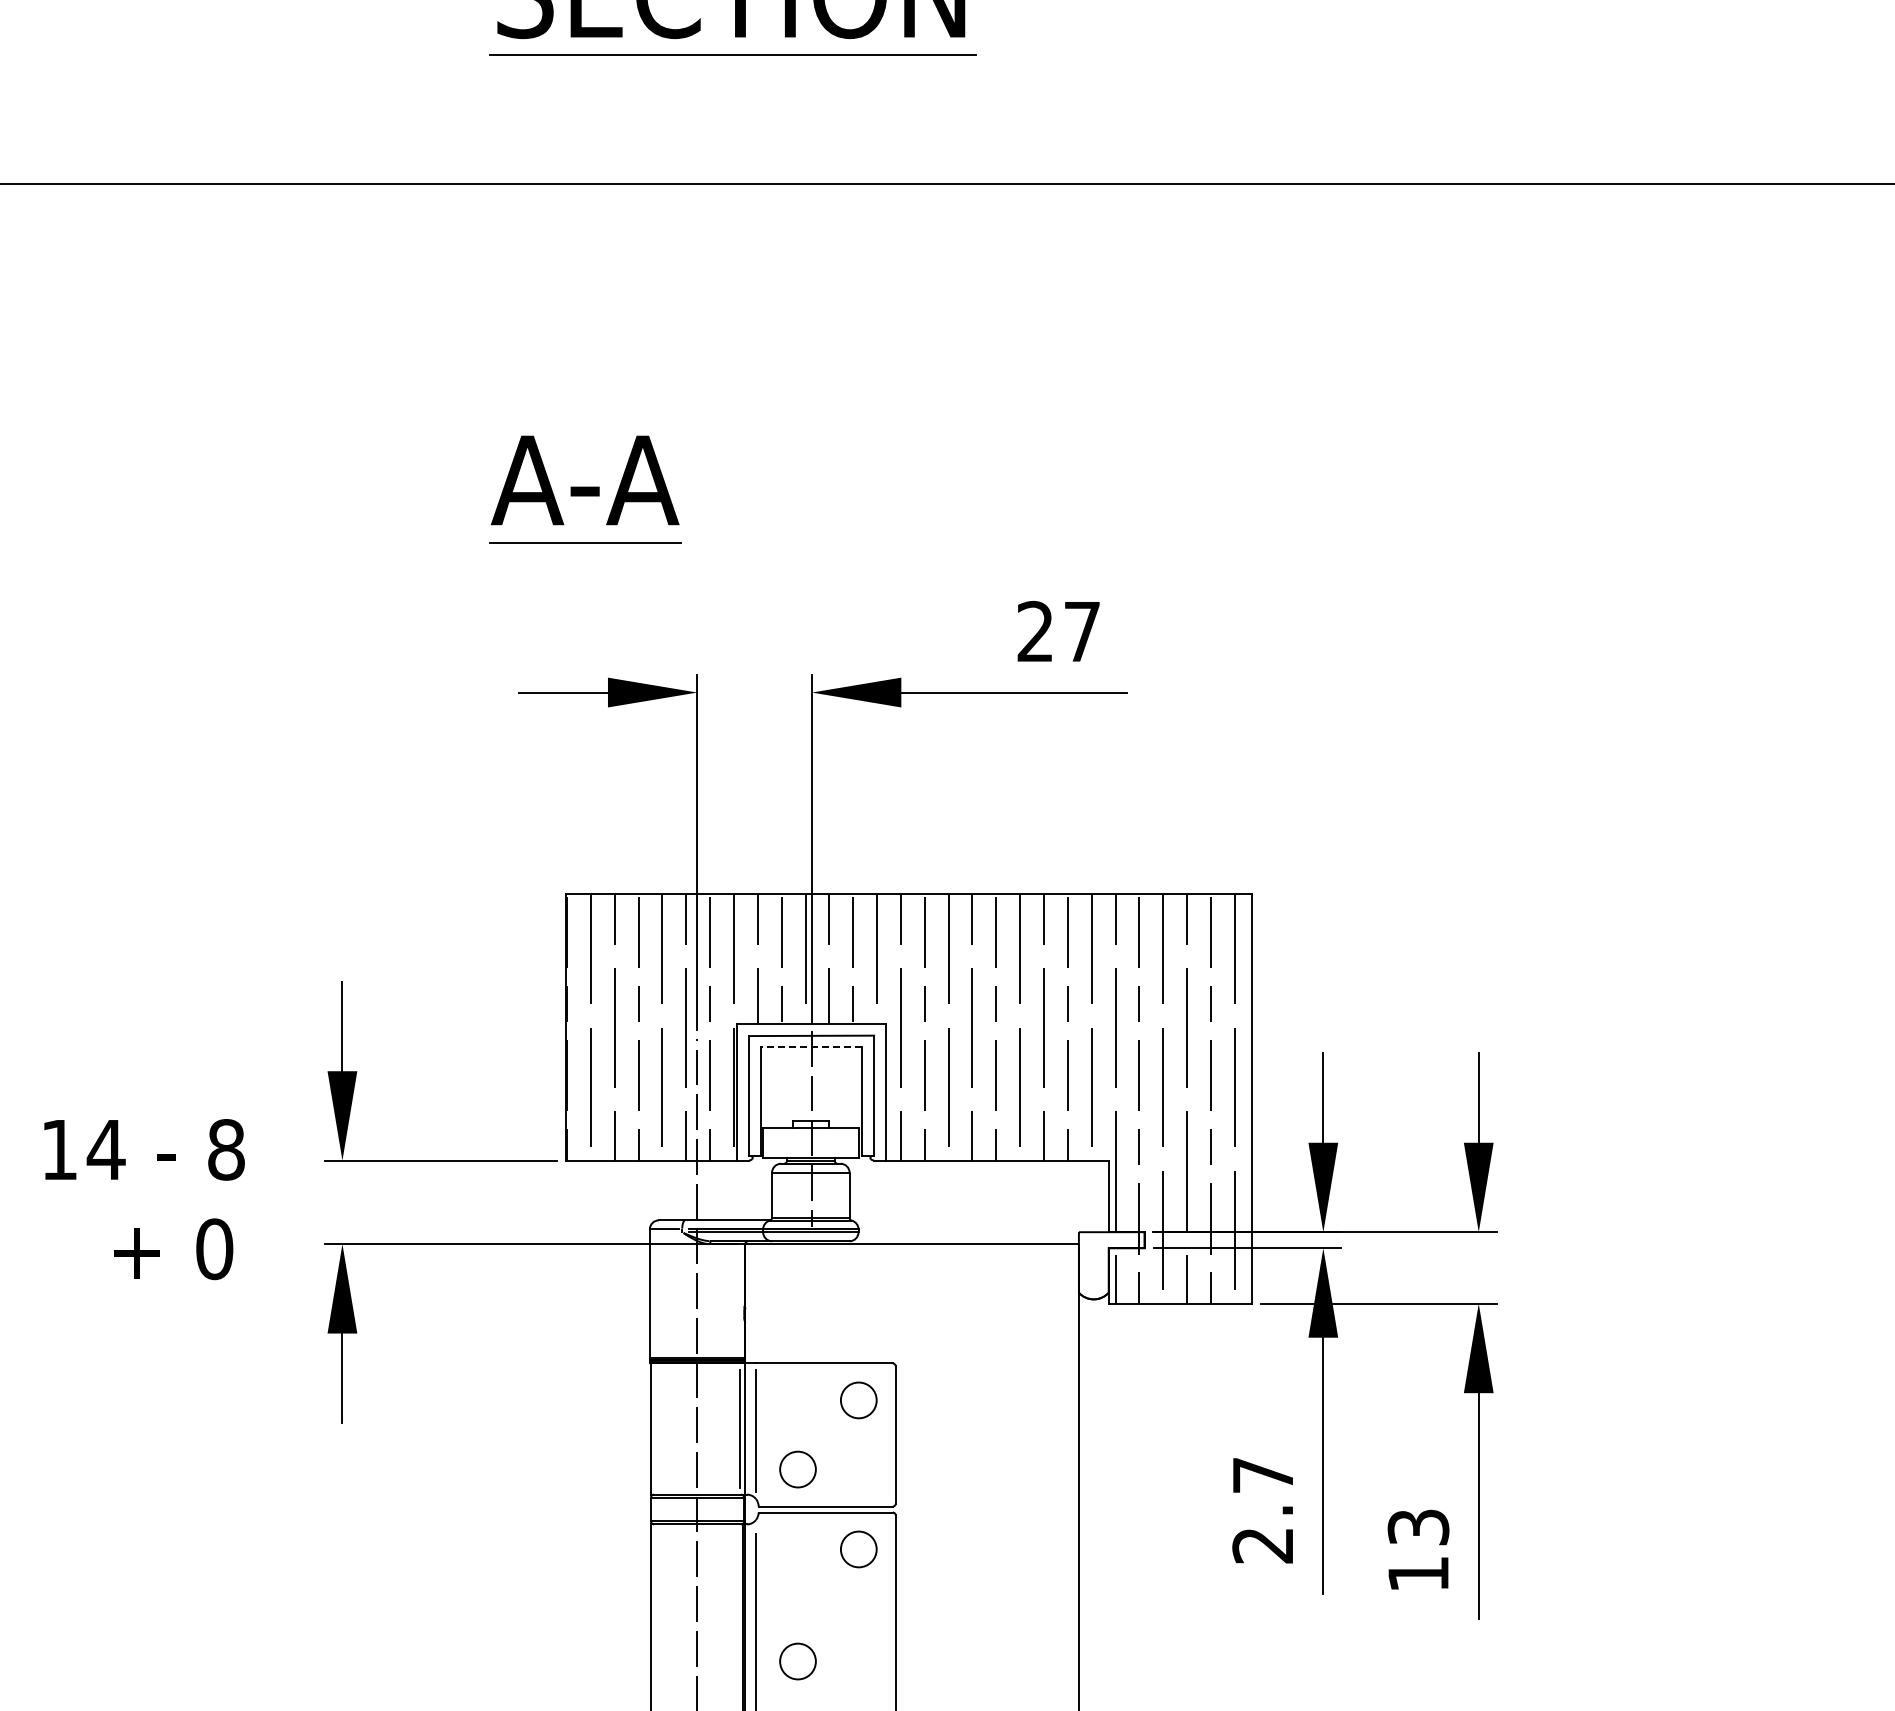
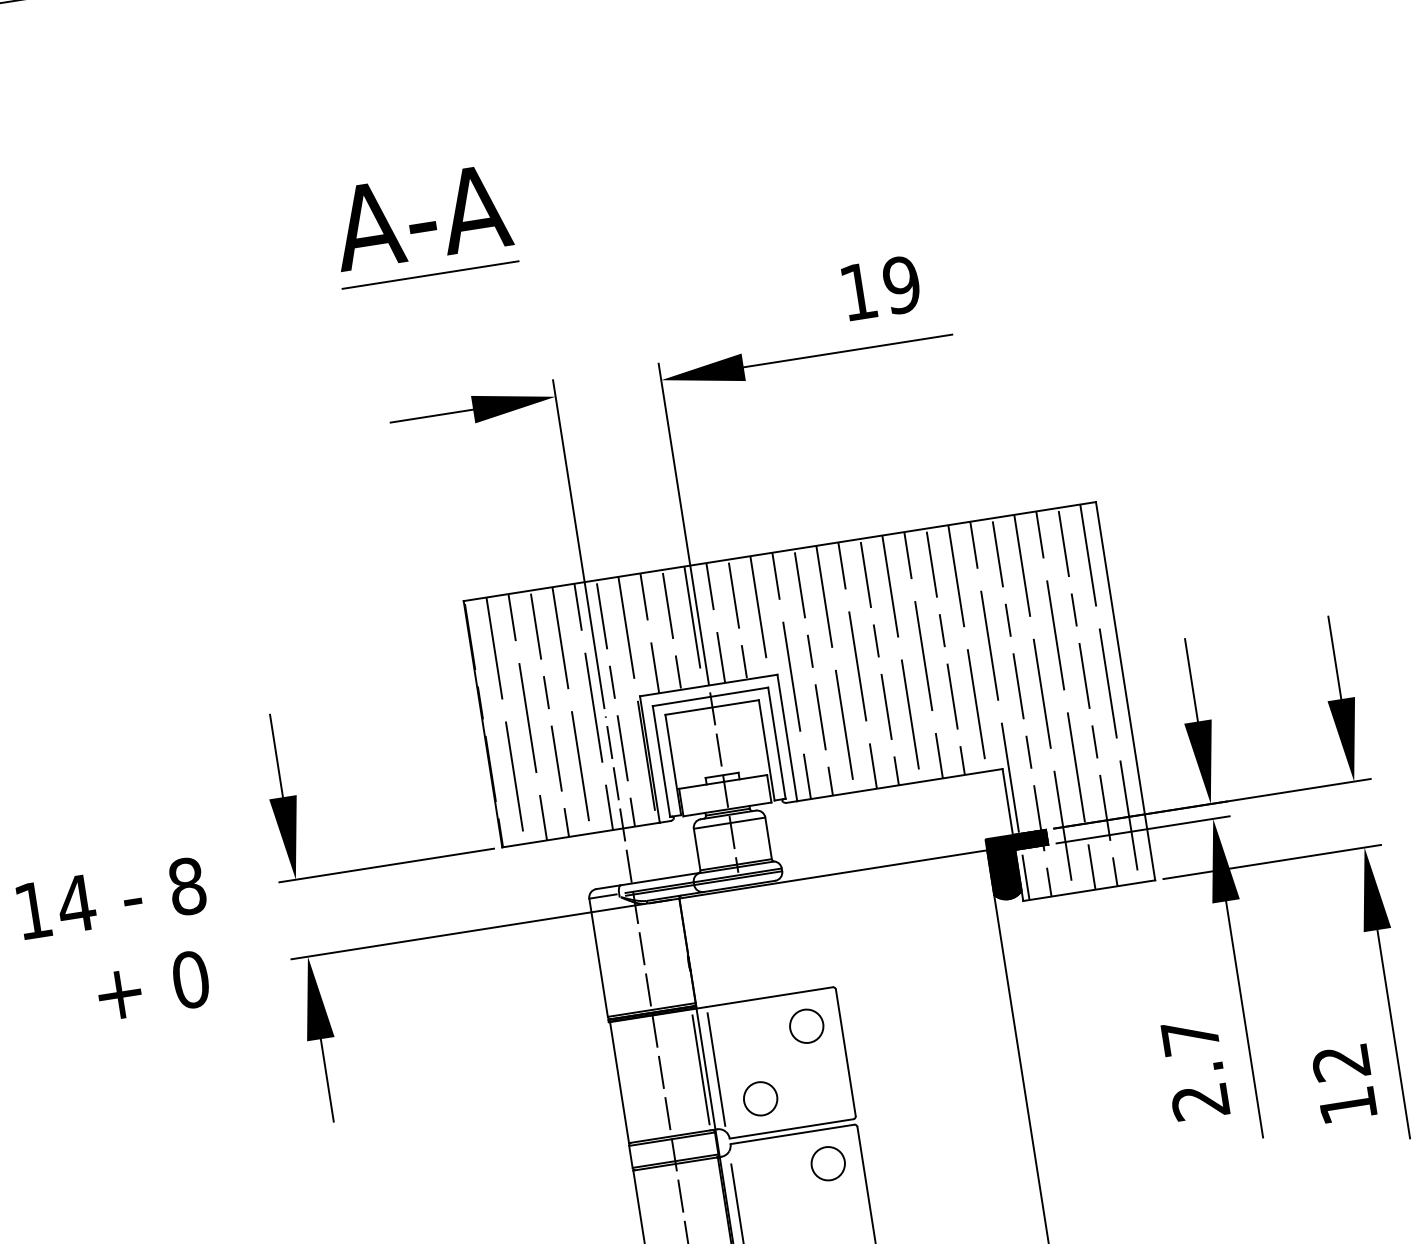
text: (1058, 631) -> (879, 288), 27 -> 19
line: (811, 1047) -> (712, 707), dashed -> solid
fill: (1111, 1265) -> (1020, 865), added
text: (1418, 1527) -> (1341, 1062), 13 -> 12

